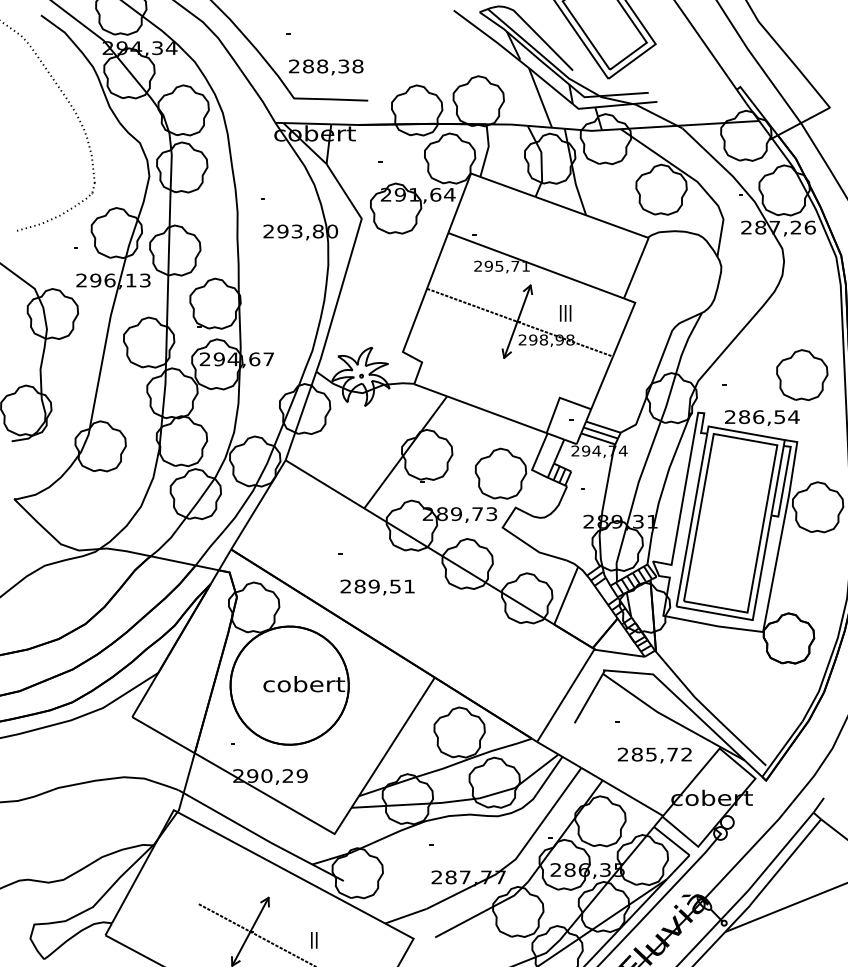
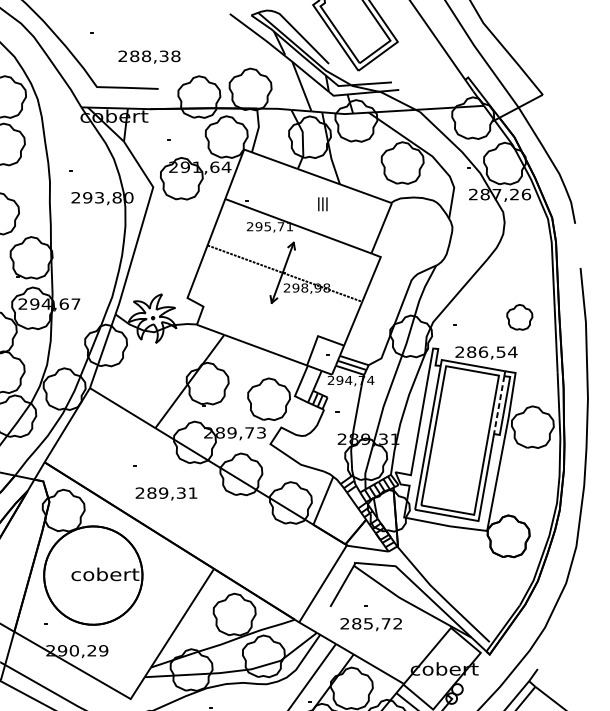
text: (326, 67) -> (149, 57), moved
text: (565, 313) -> (322, 204), moved
part: (802, 375) -> (519, 317), size x0.6
line: (777, 481) -> (499, 405), solid -> dashed
text: (395, 585) -> (181, 492), 289,51 -> 289,31
text: (654, 755) -> (371, 624), moved

